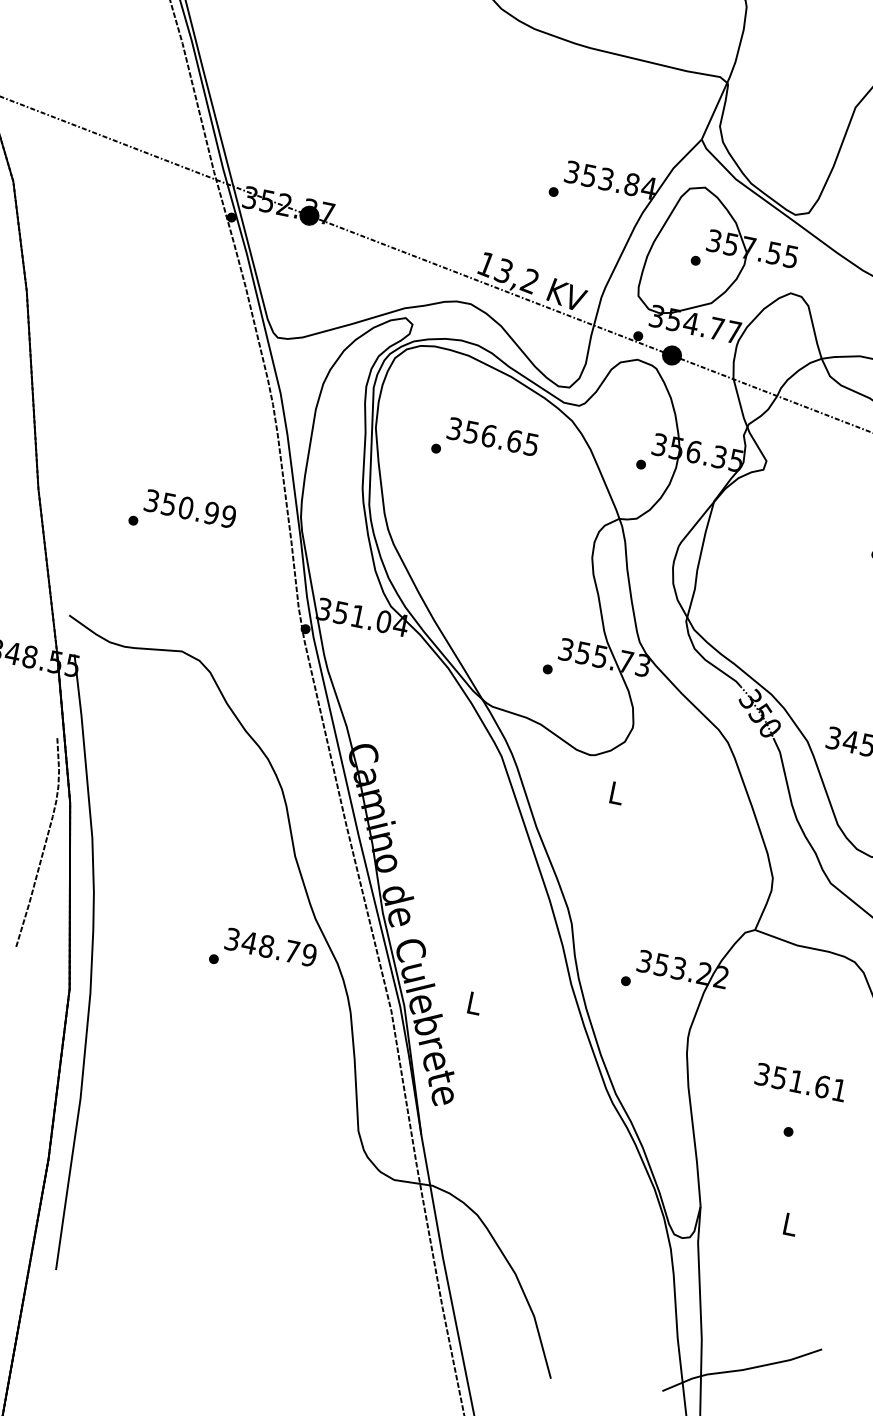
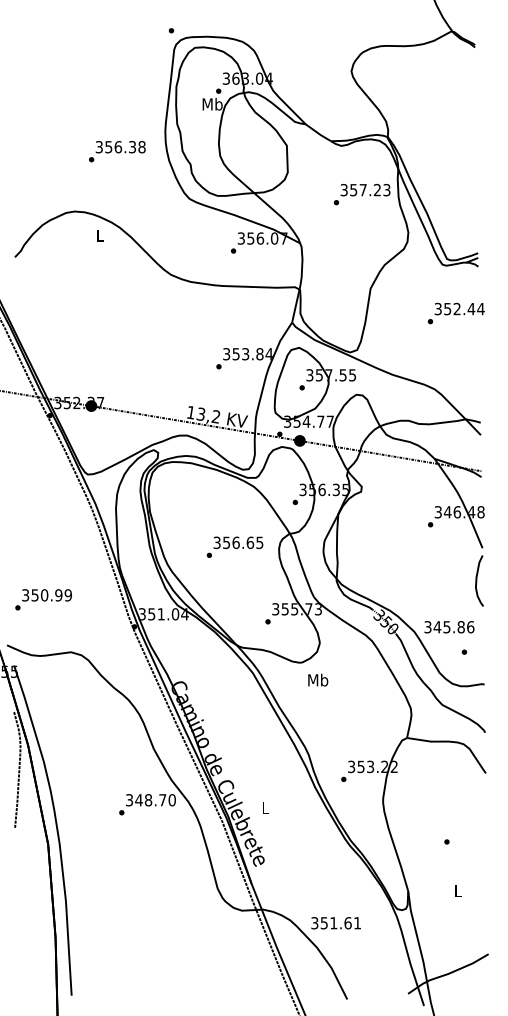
text: (484, 441) -> (234, 546), moved
text: (182, 515) -> (43, 599), moved
text: (617, 791) -> (318, 679), L -> Mb
text: (307, 955) -> (171, 800), 348.79 -> 348.70
text: (799, 1082) -> (335, 923), moved

